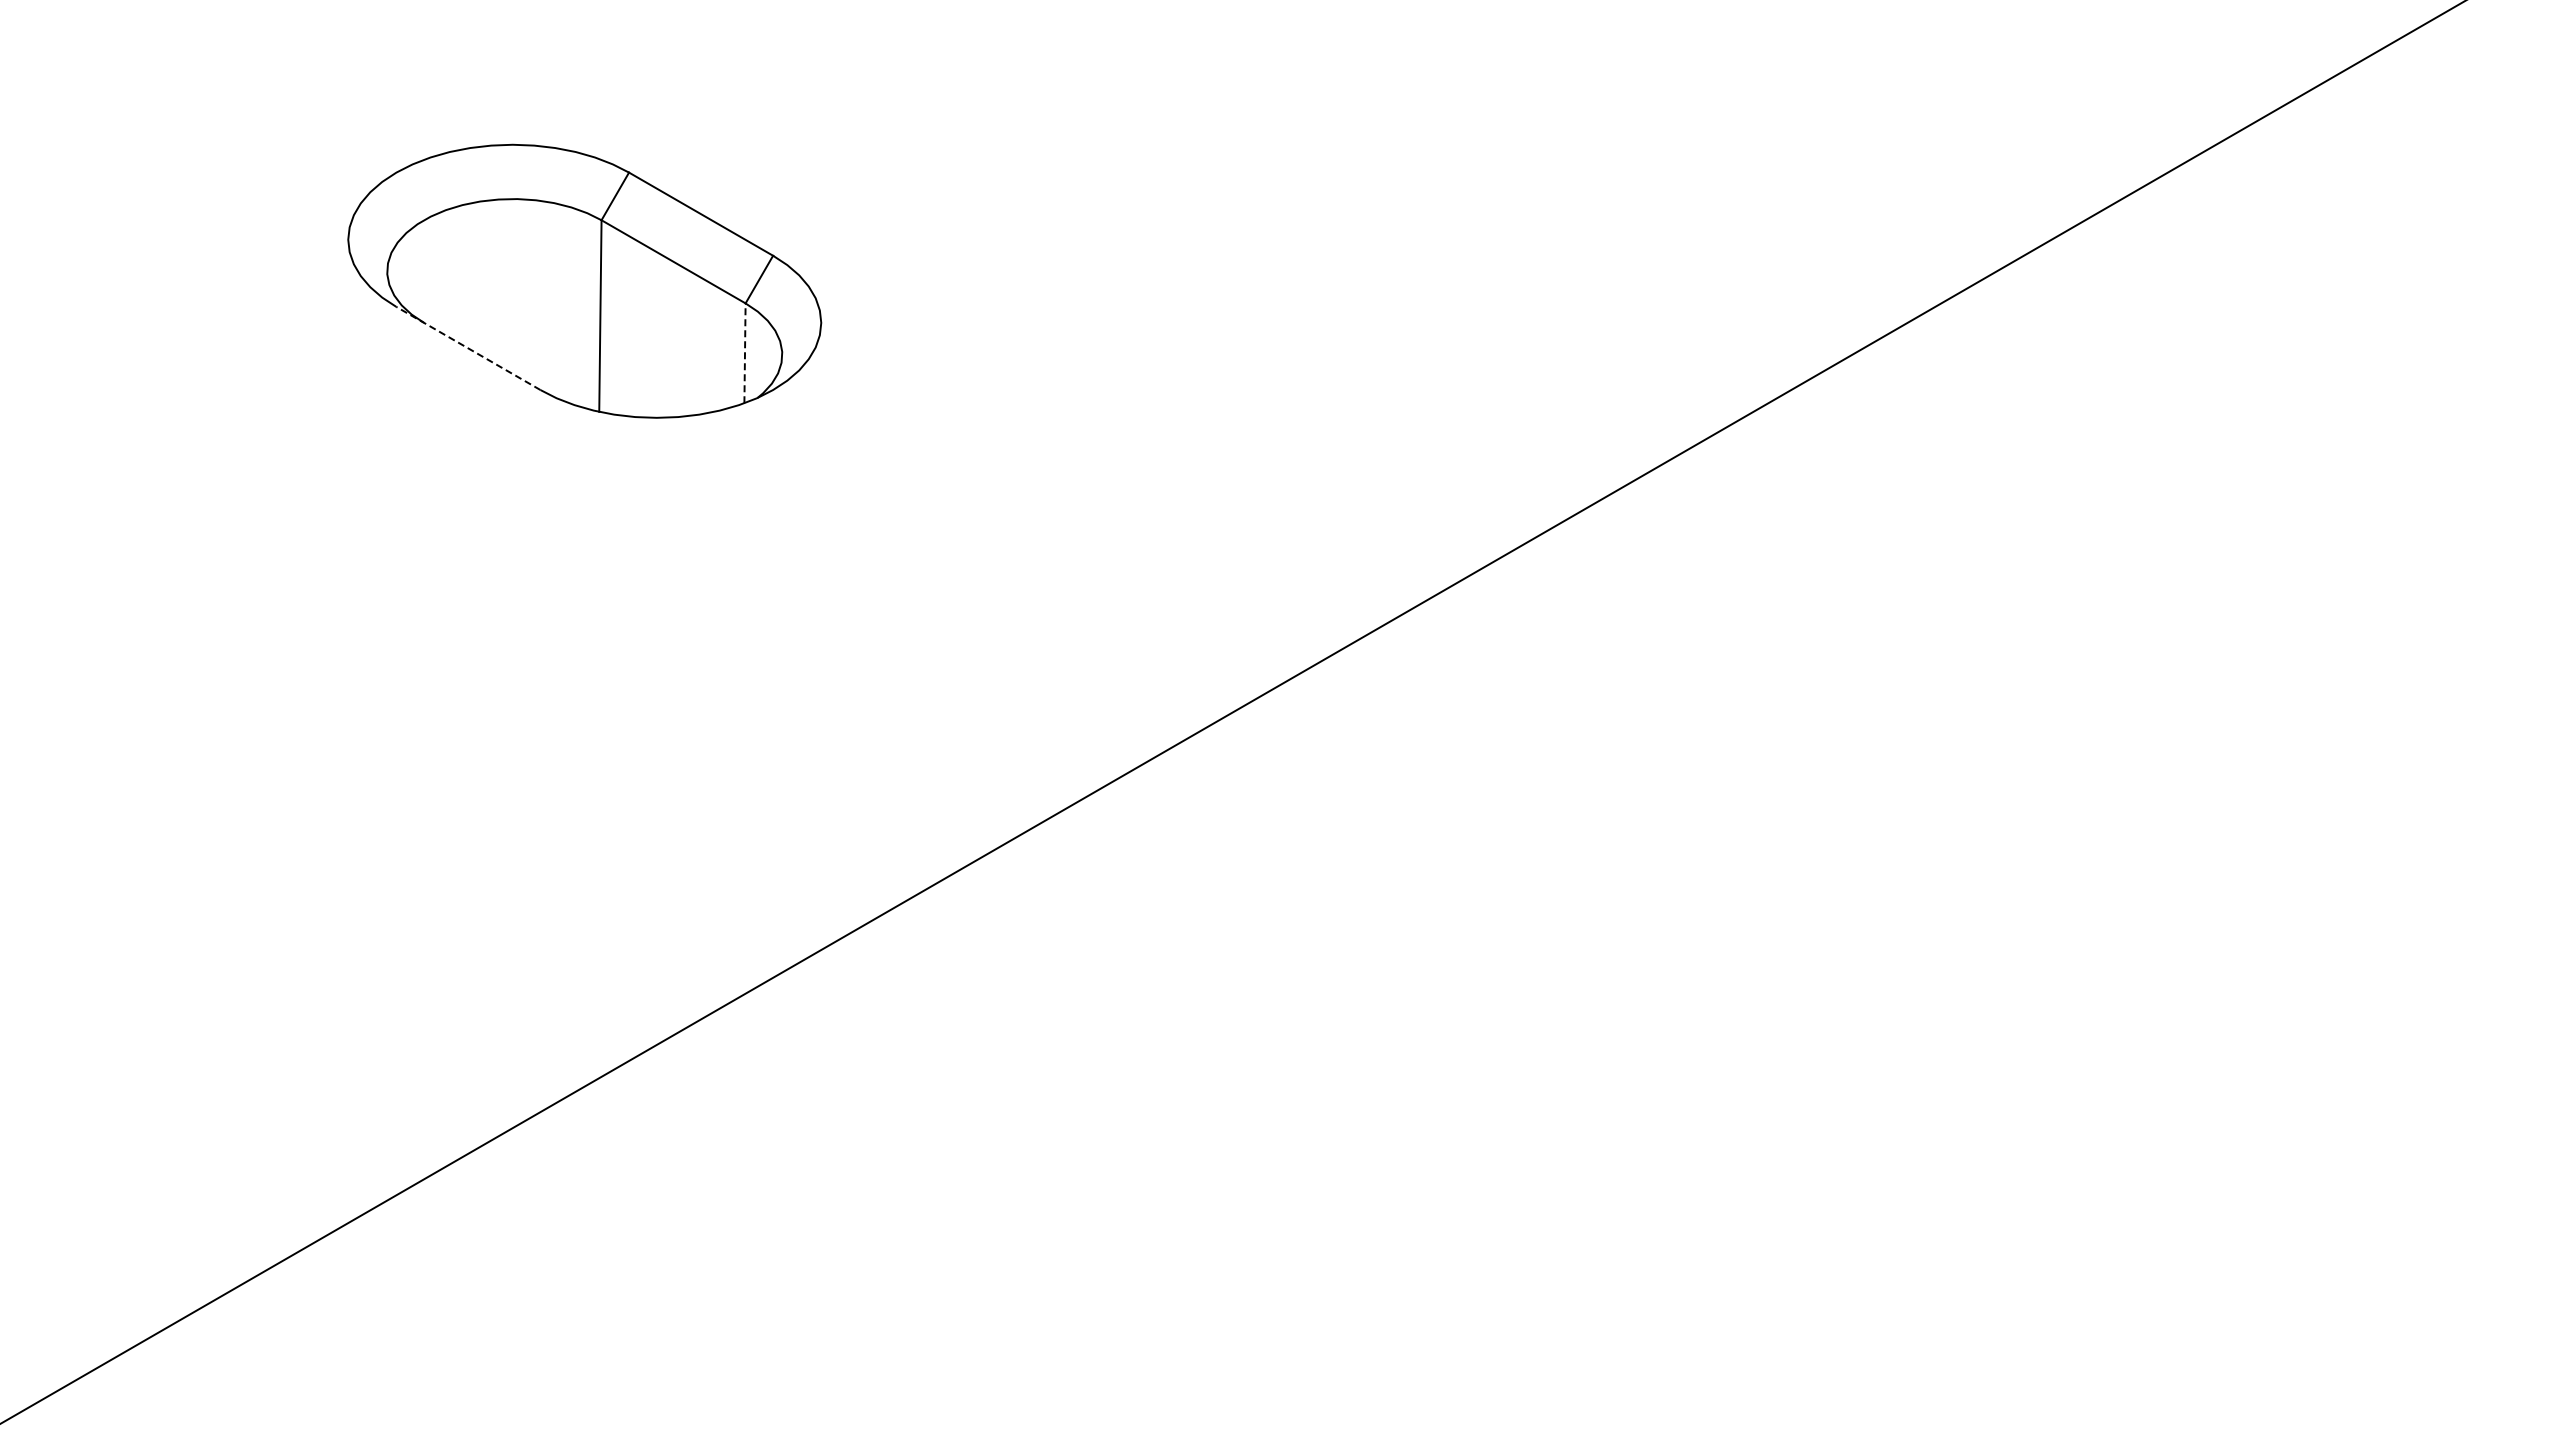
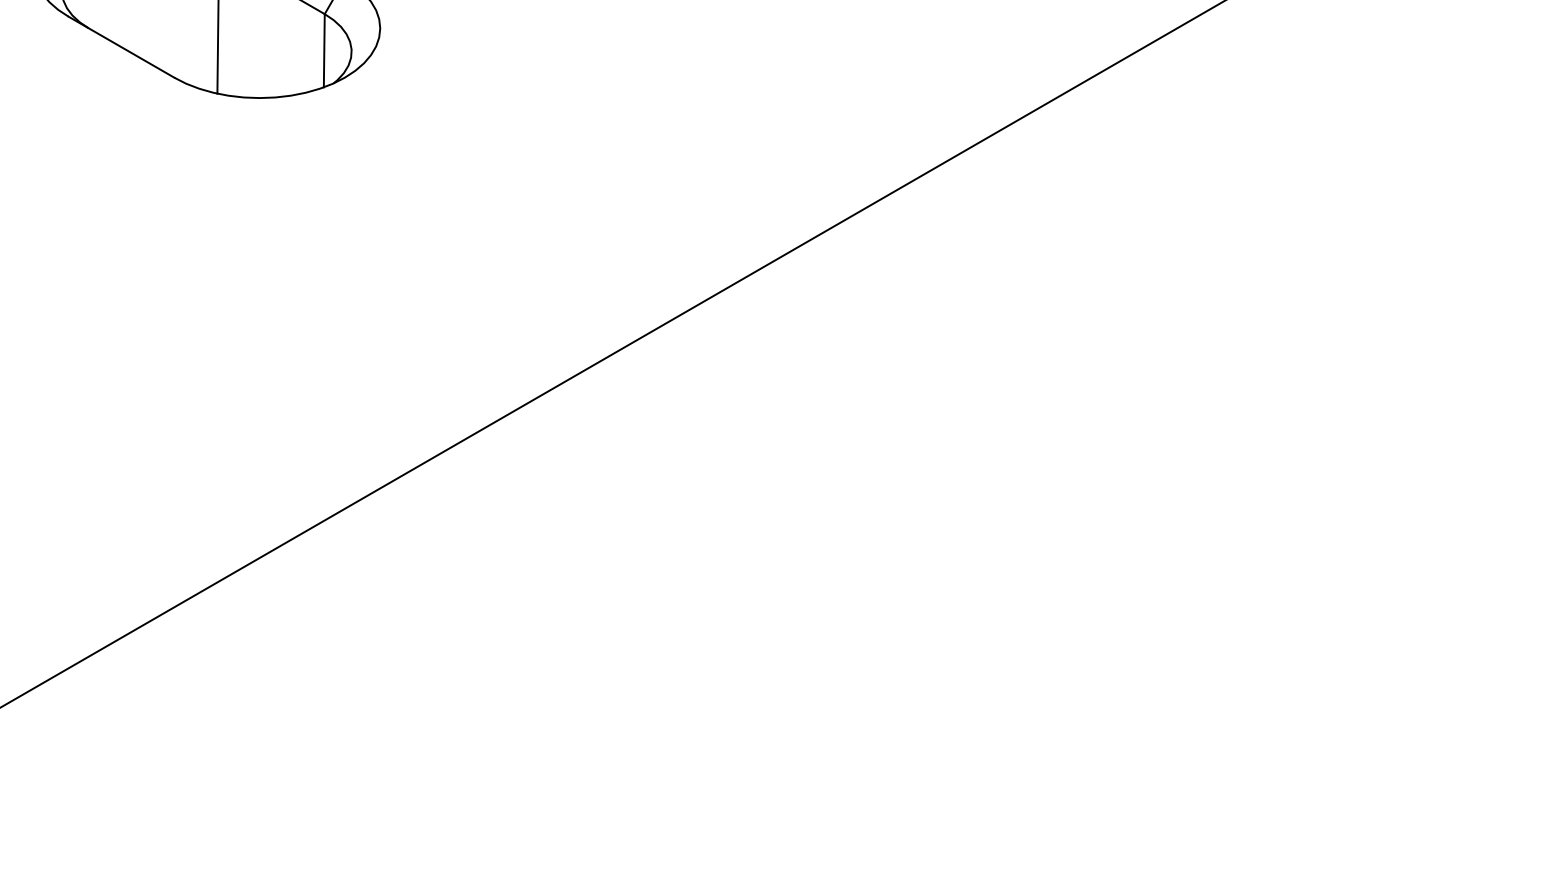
line: (468, 348) -> (121, 47), dashed -> solid
line: (745, 353) -> (324, 50), dashed -> solid

